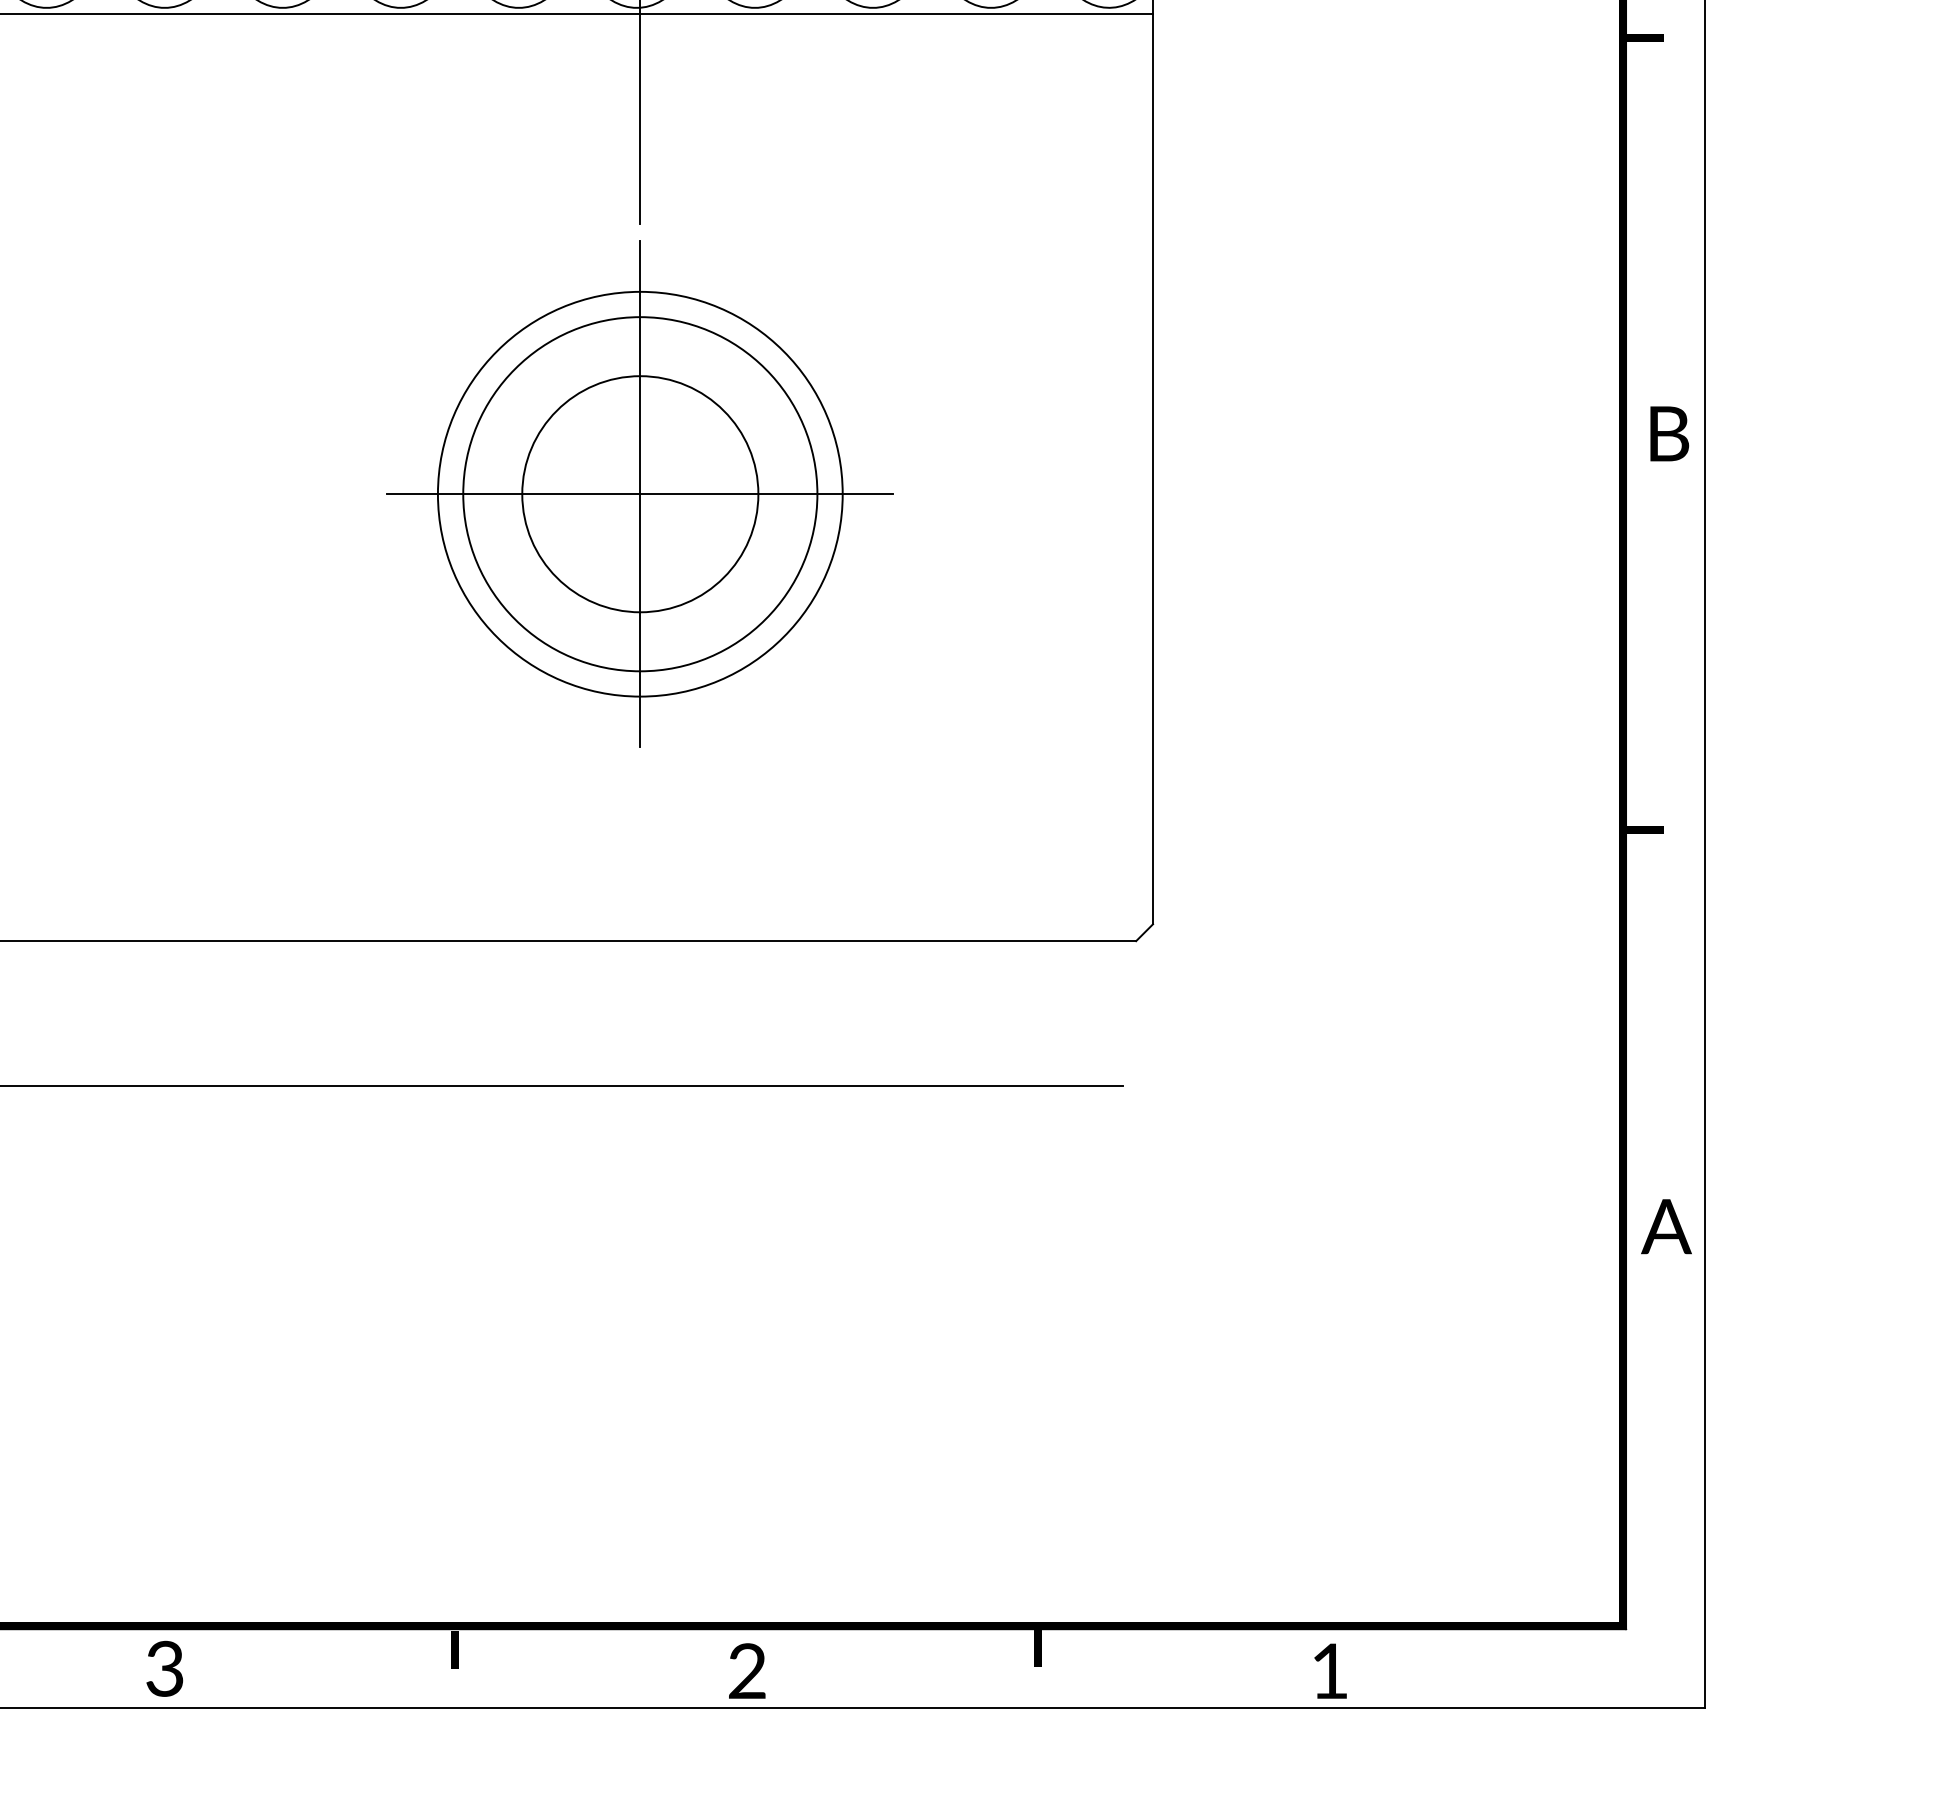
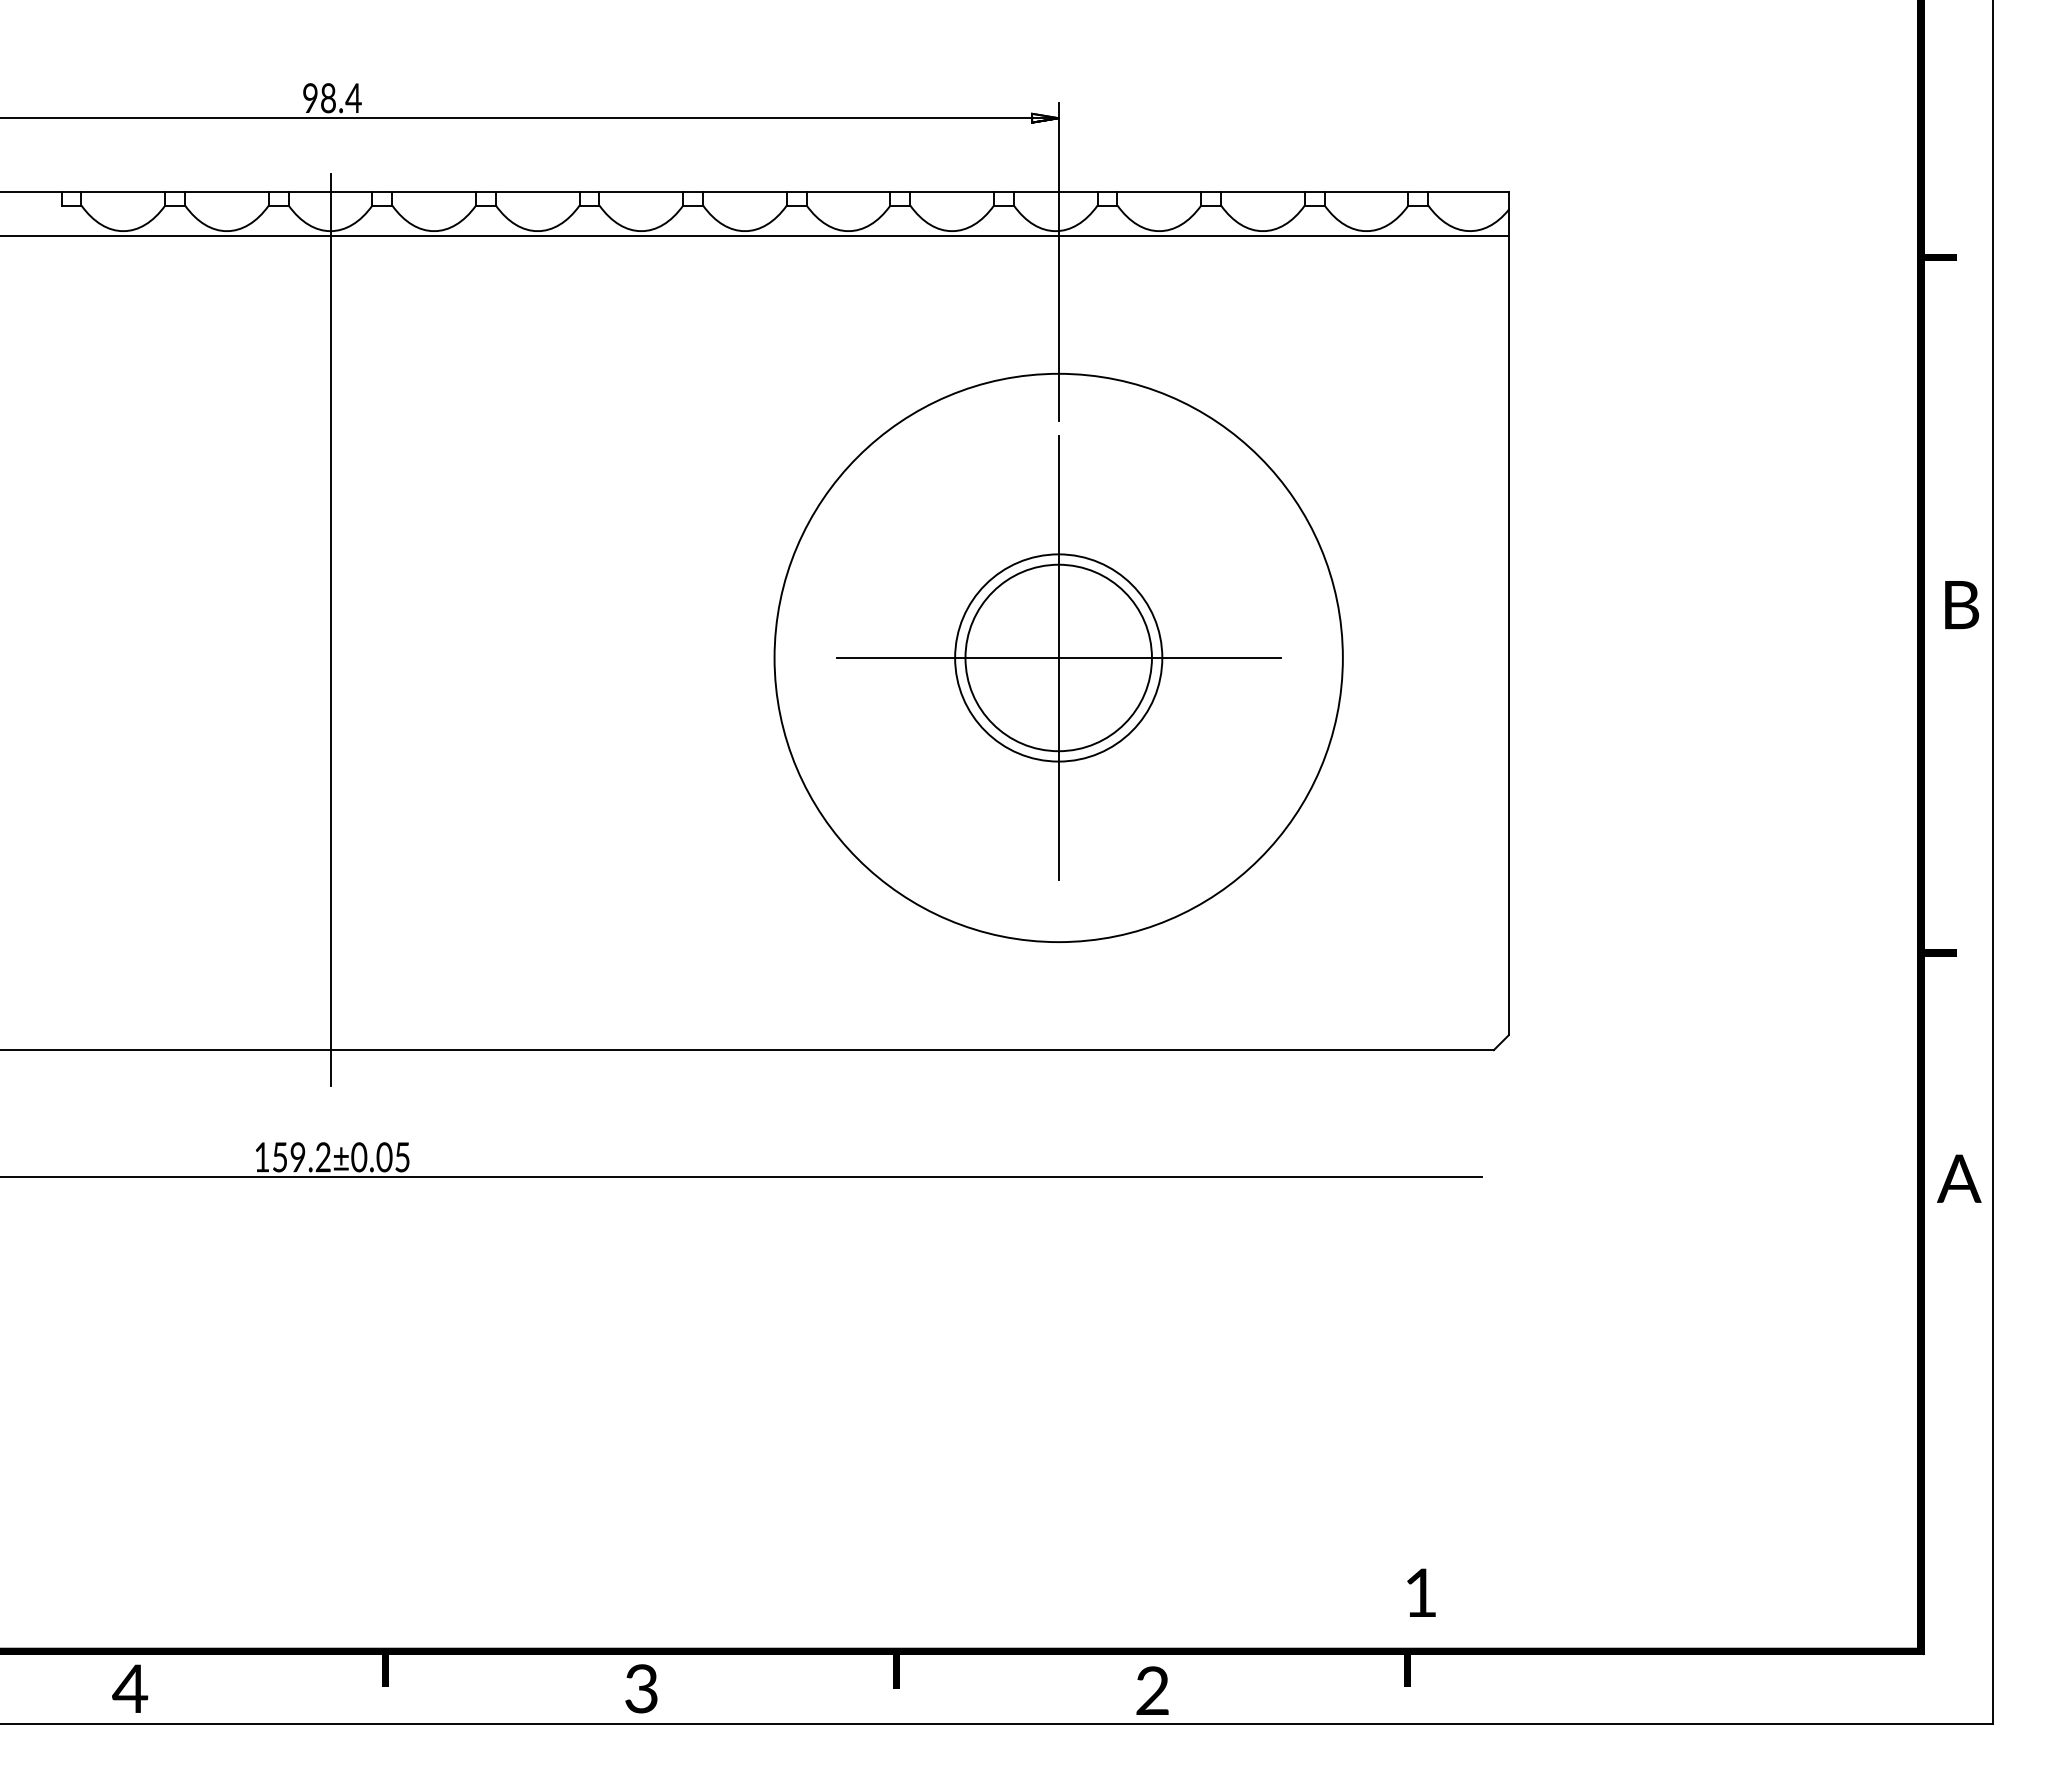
circle: (640, 493) -> (1058, 657), size x0.6
circle: (640, 493) -> (1058, 657), size x1.6
text: (1666, 1226) -> (1959, 1178), moved
text: (1330, 1670) -> (1421, 1592), moved

